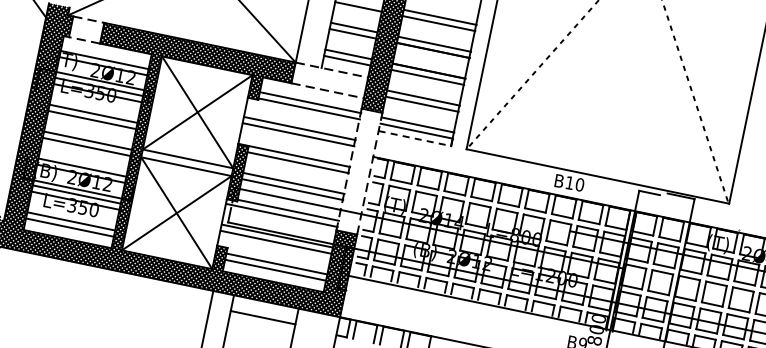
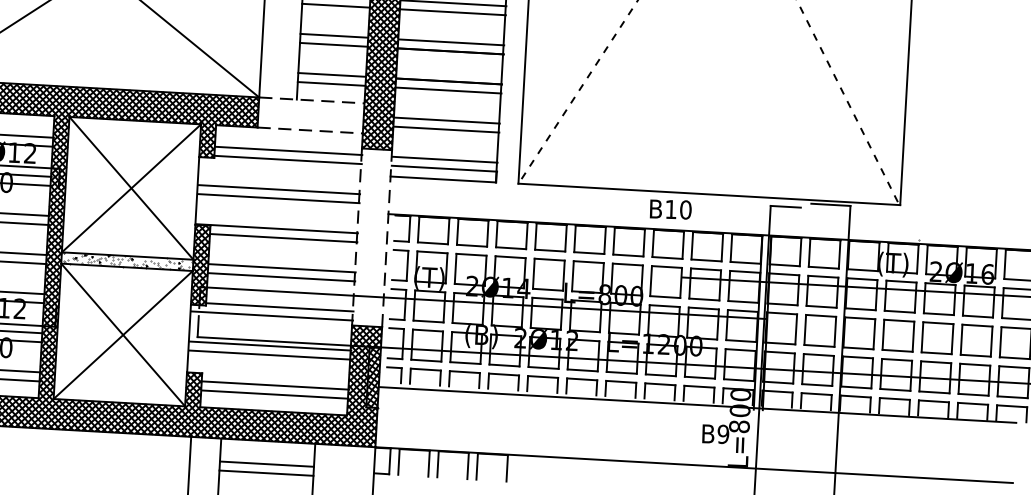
line: (414, 138) -> (442, 179), dashed -> solid
hatch: (187, 162) -> (127, 261), added
line: (261, 323) -> (265, 472), added

